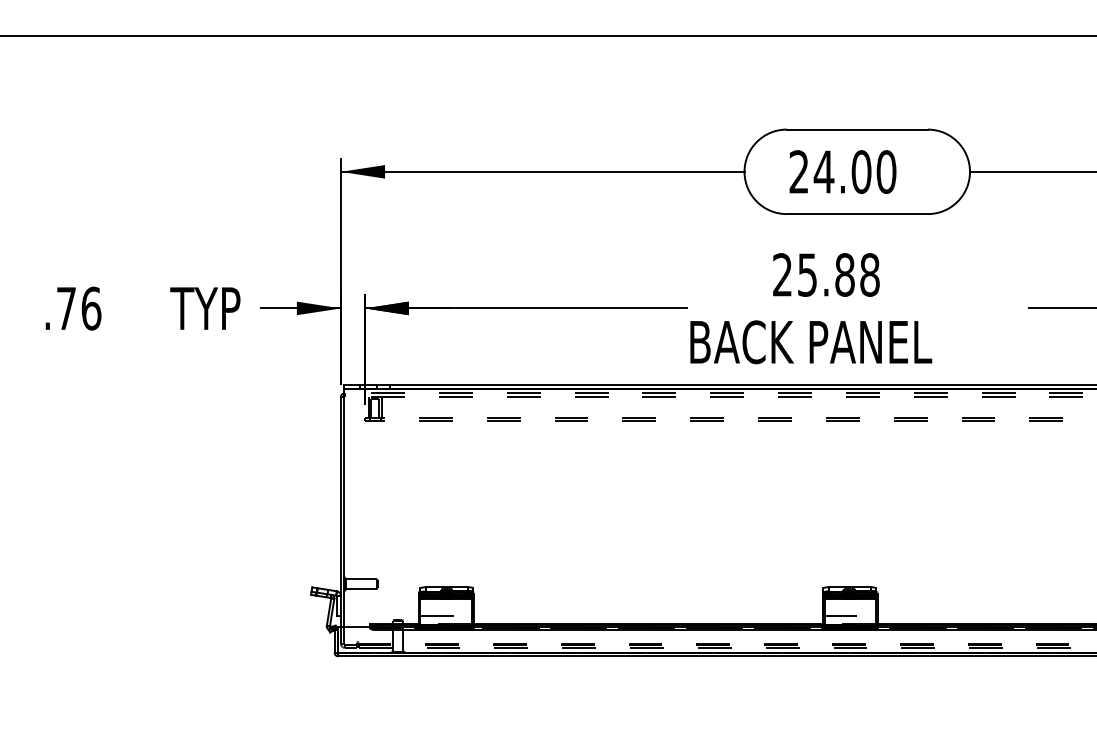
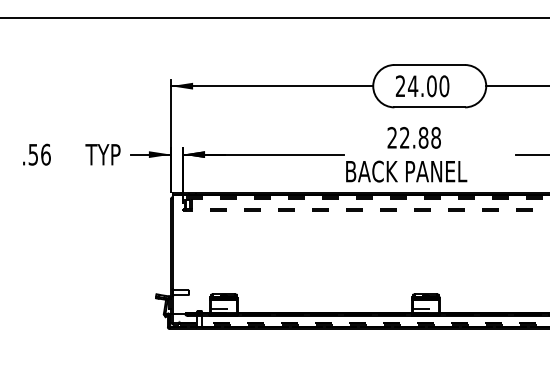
text: (806, 274) -> (404, 137), 25.88 -> 22.88
text: (64, 308) -> (32, 154), .76 -> .56

